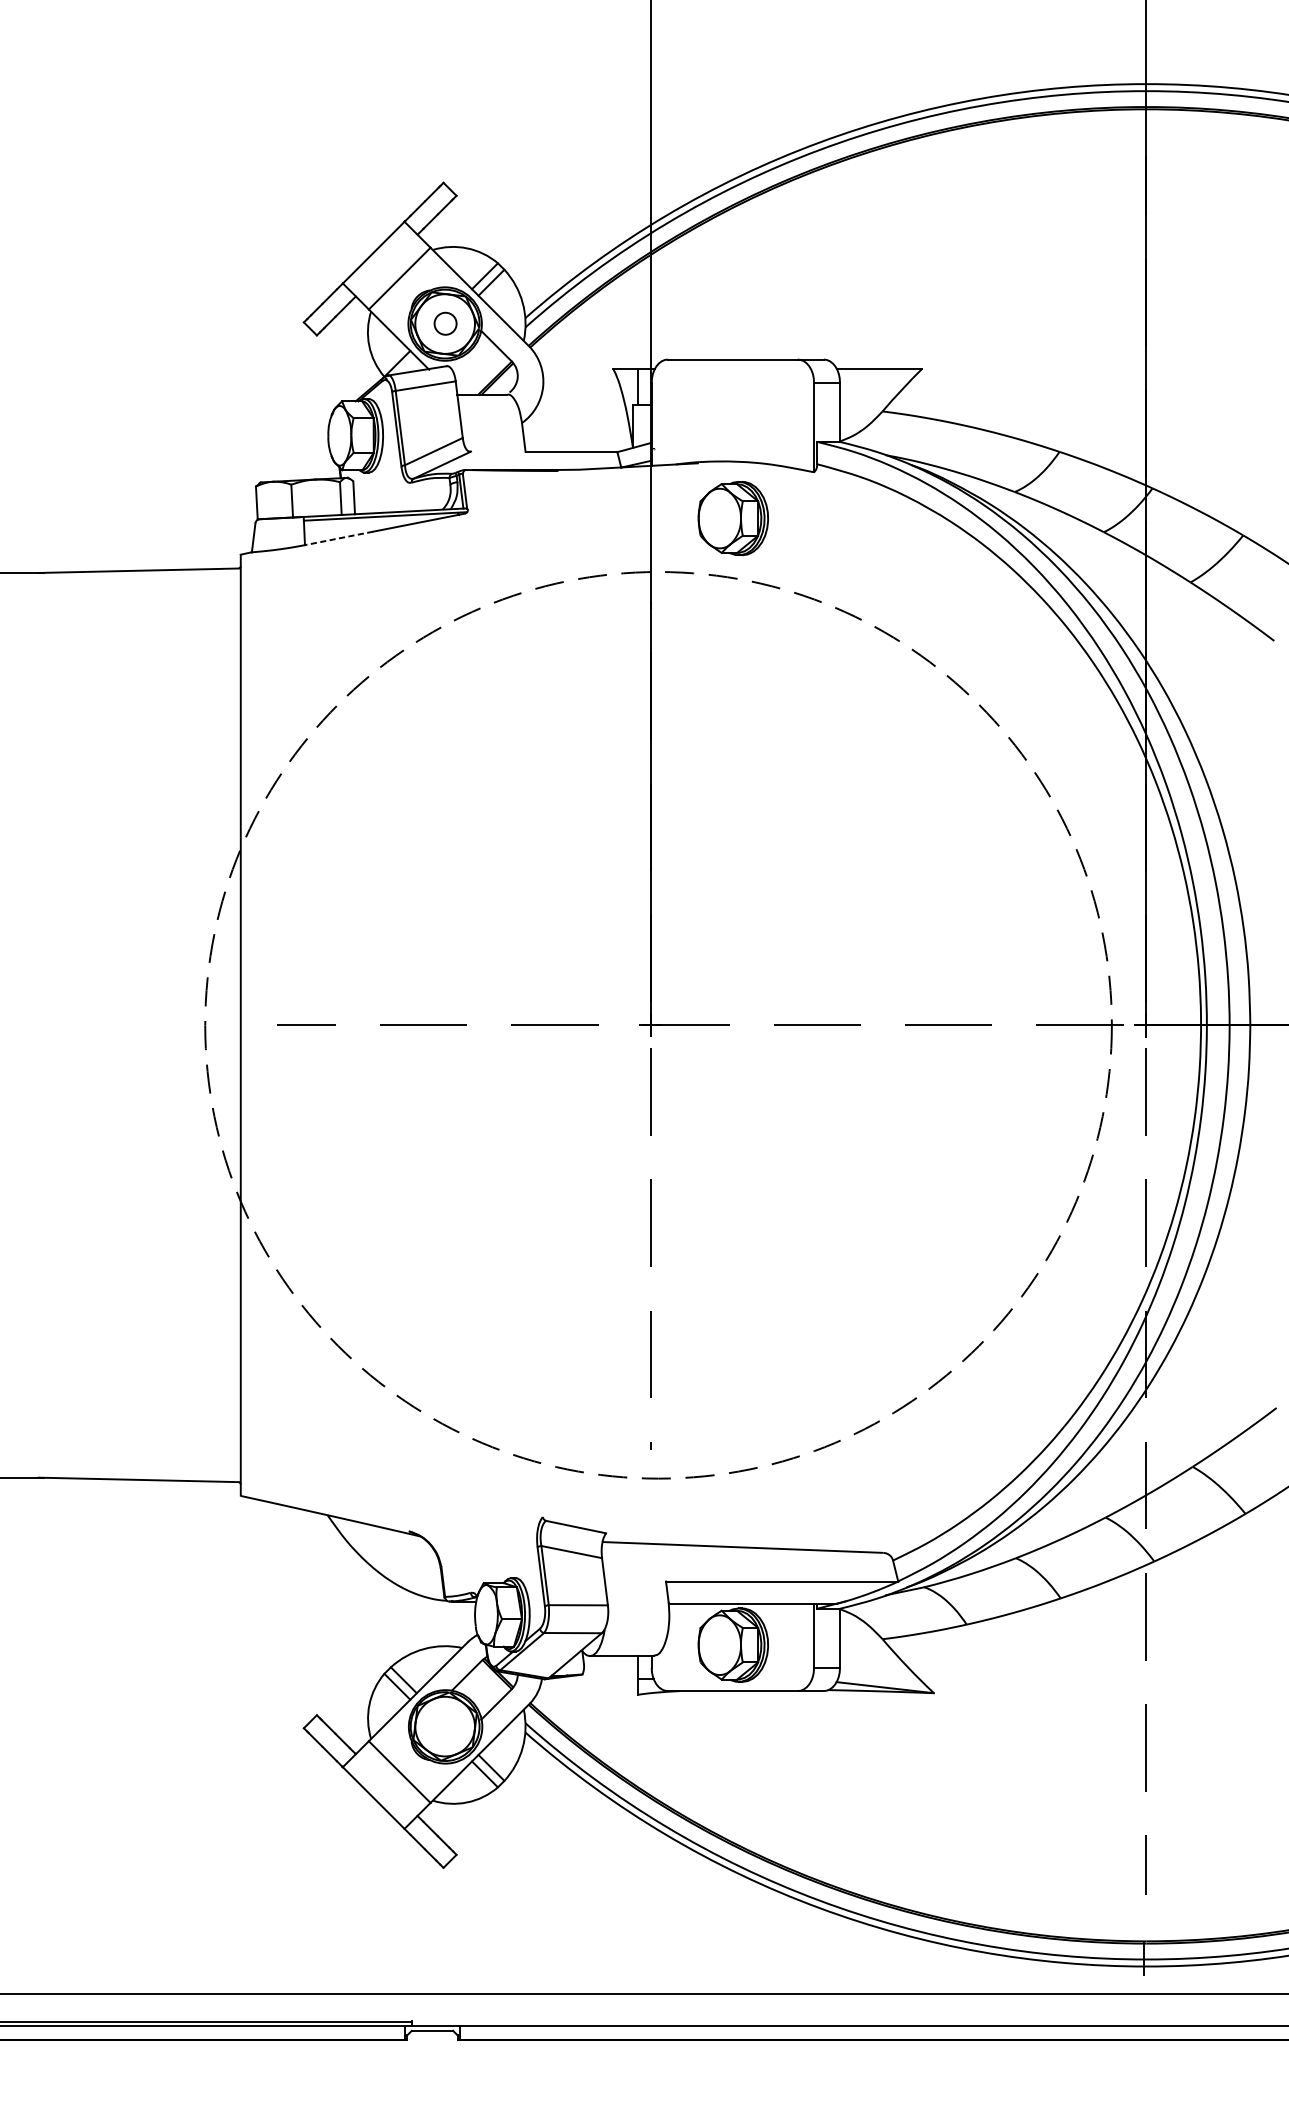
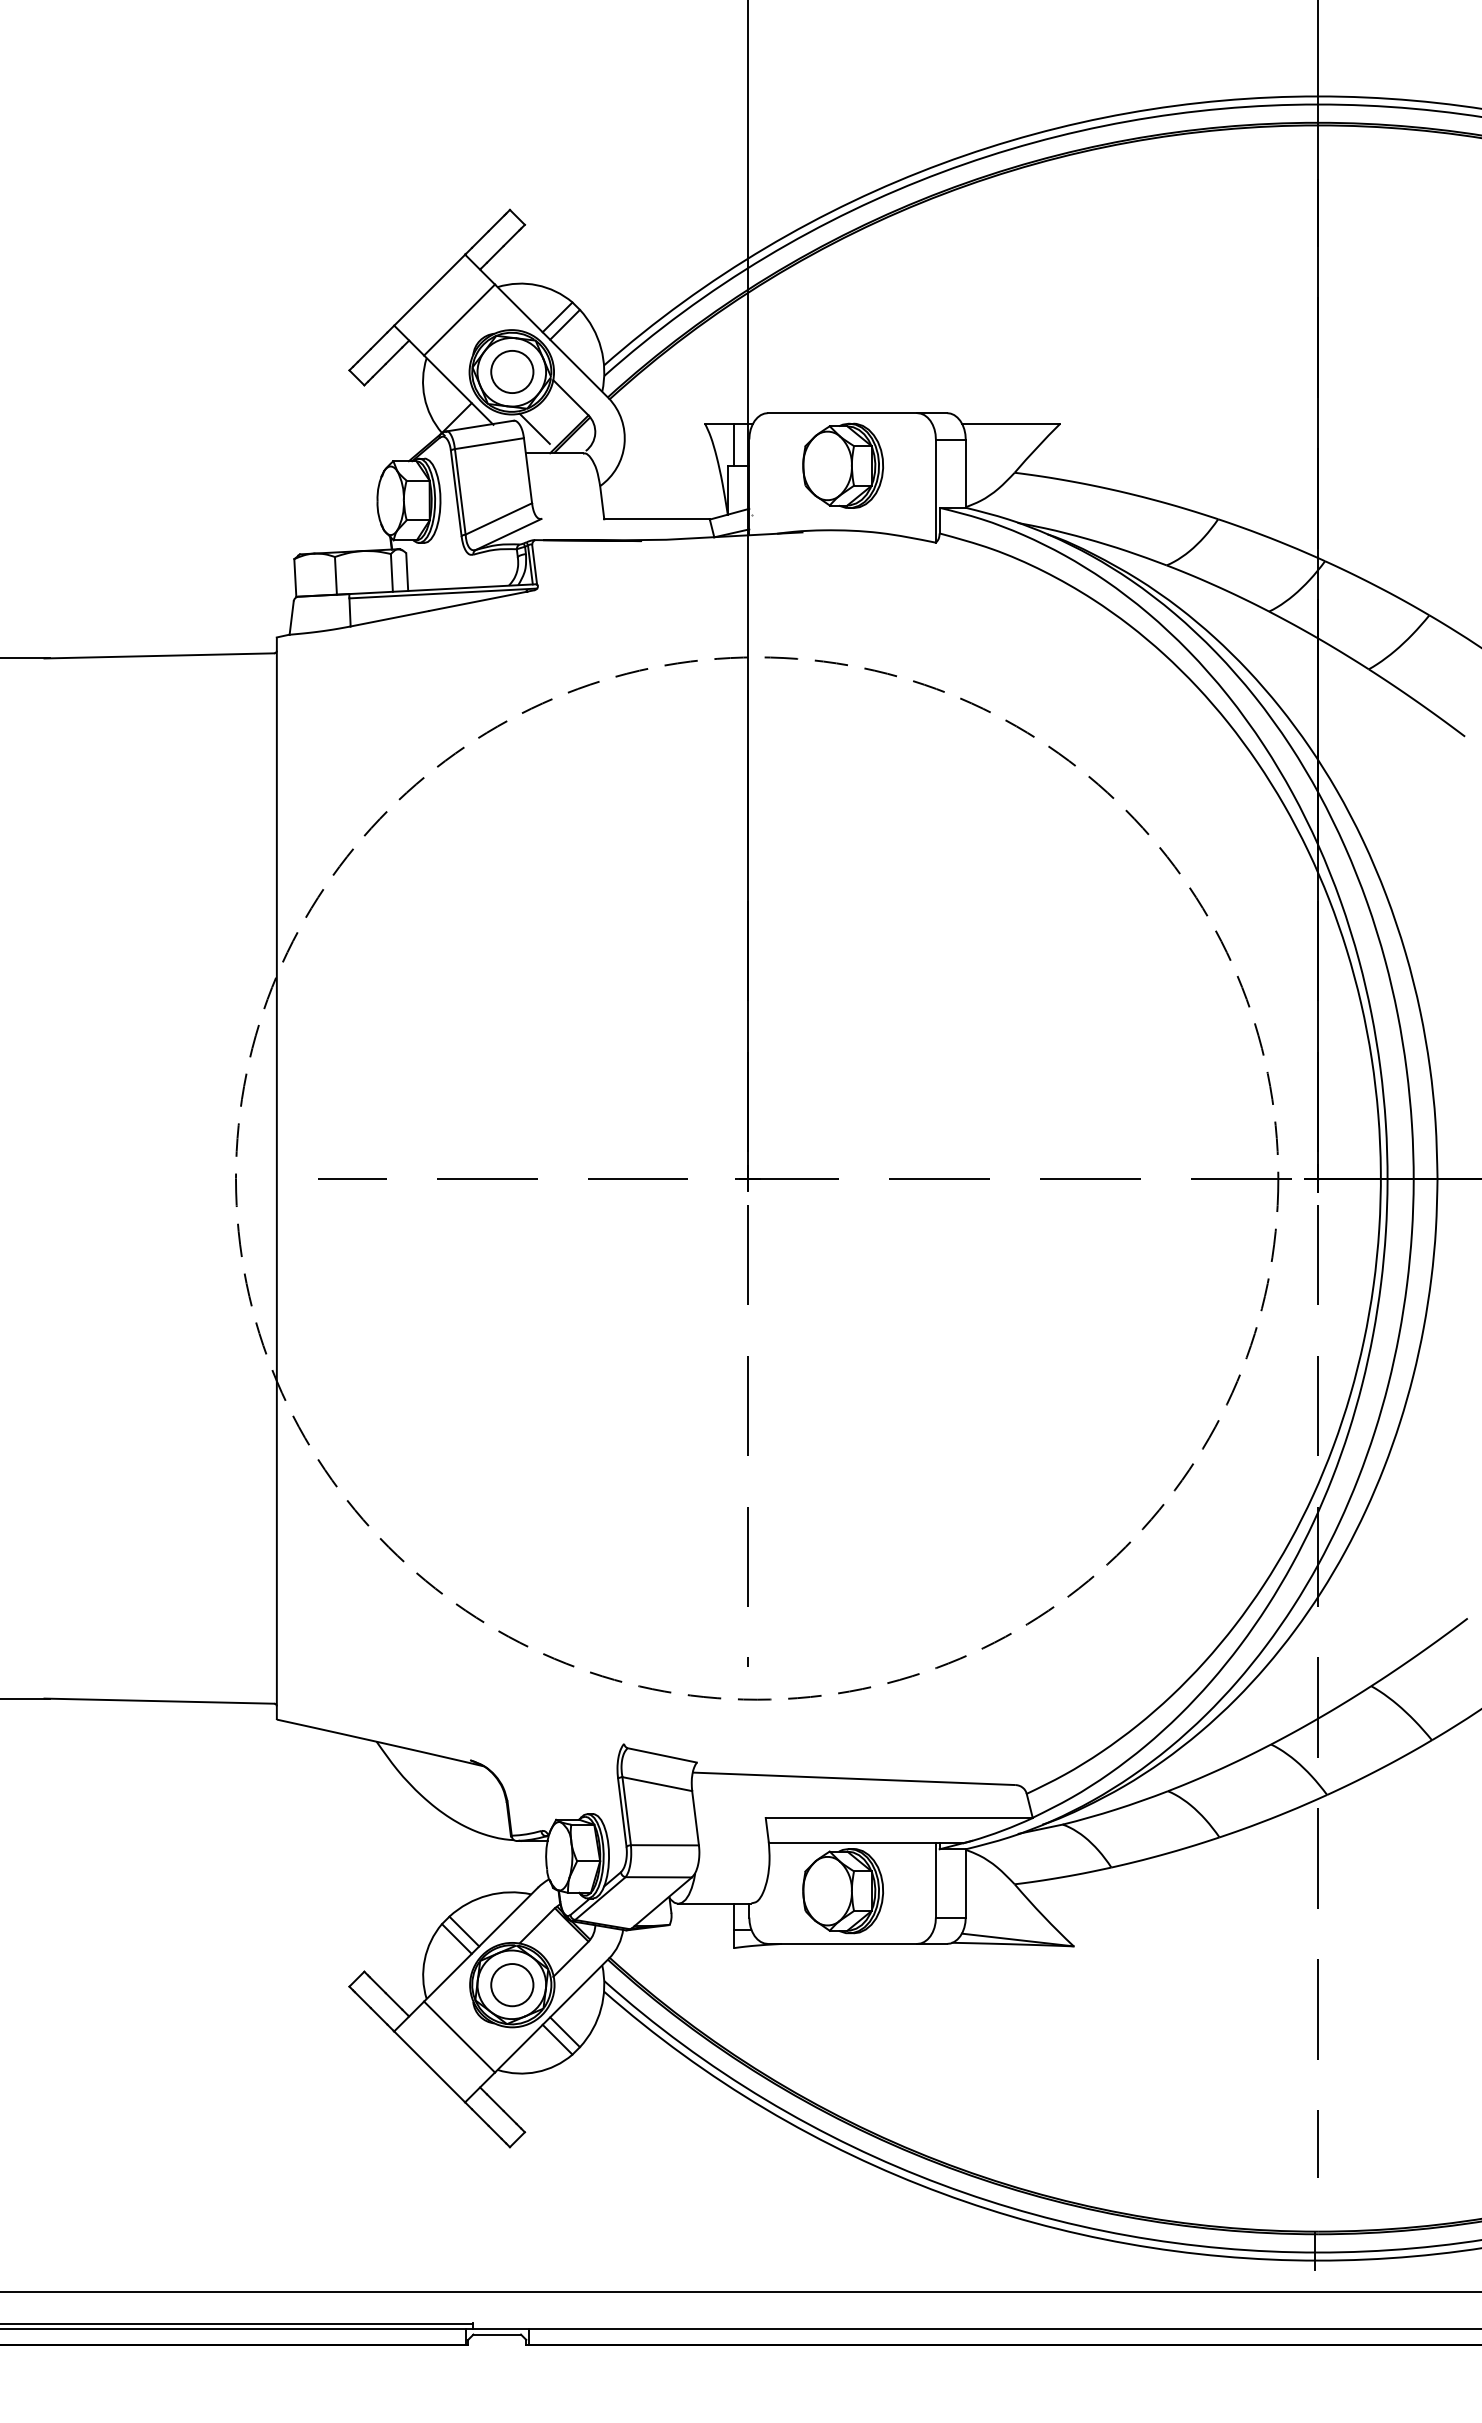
circle: (445, 323) -> (512, 371), size x1.67
line: (464, 372) -> (534, 428), added
part: (732, 518) -> (842, 465), moved
line: (338, 538) -> (389, 618), dashed -> solid
circle: (445, 1727) -> (512, 1985), added

